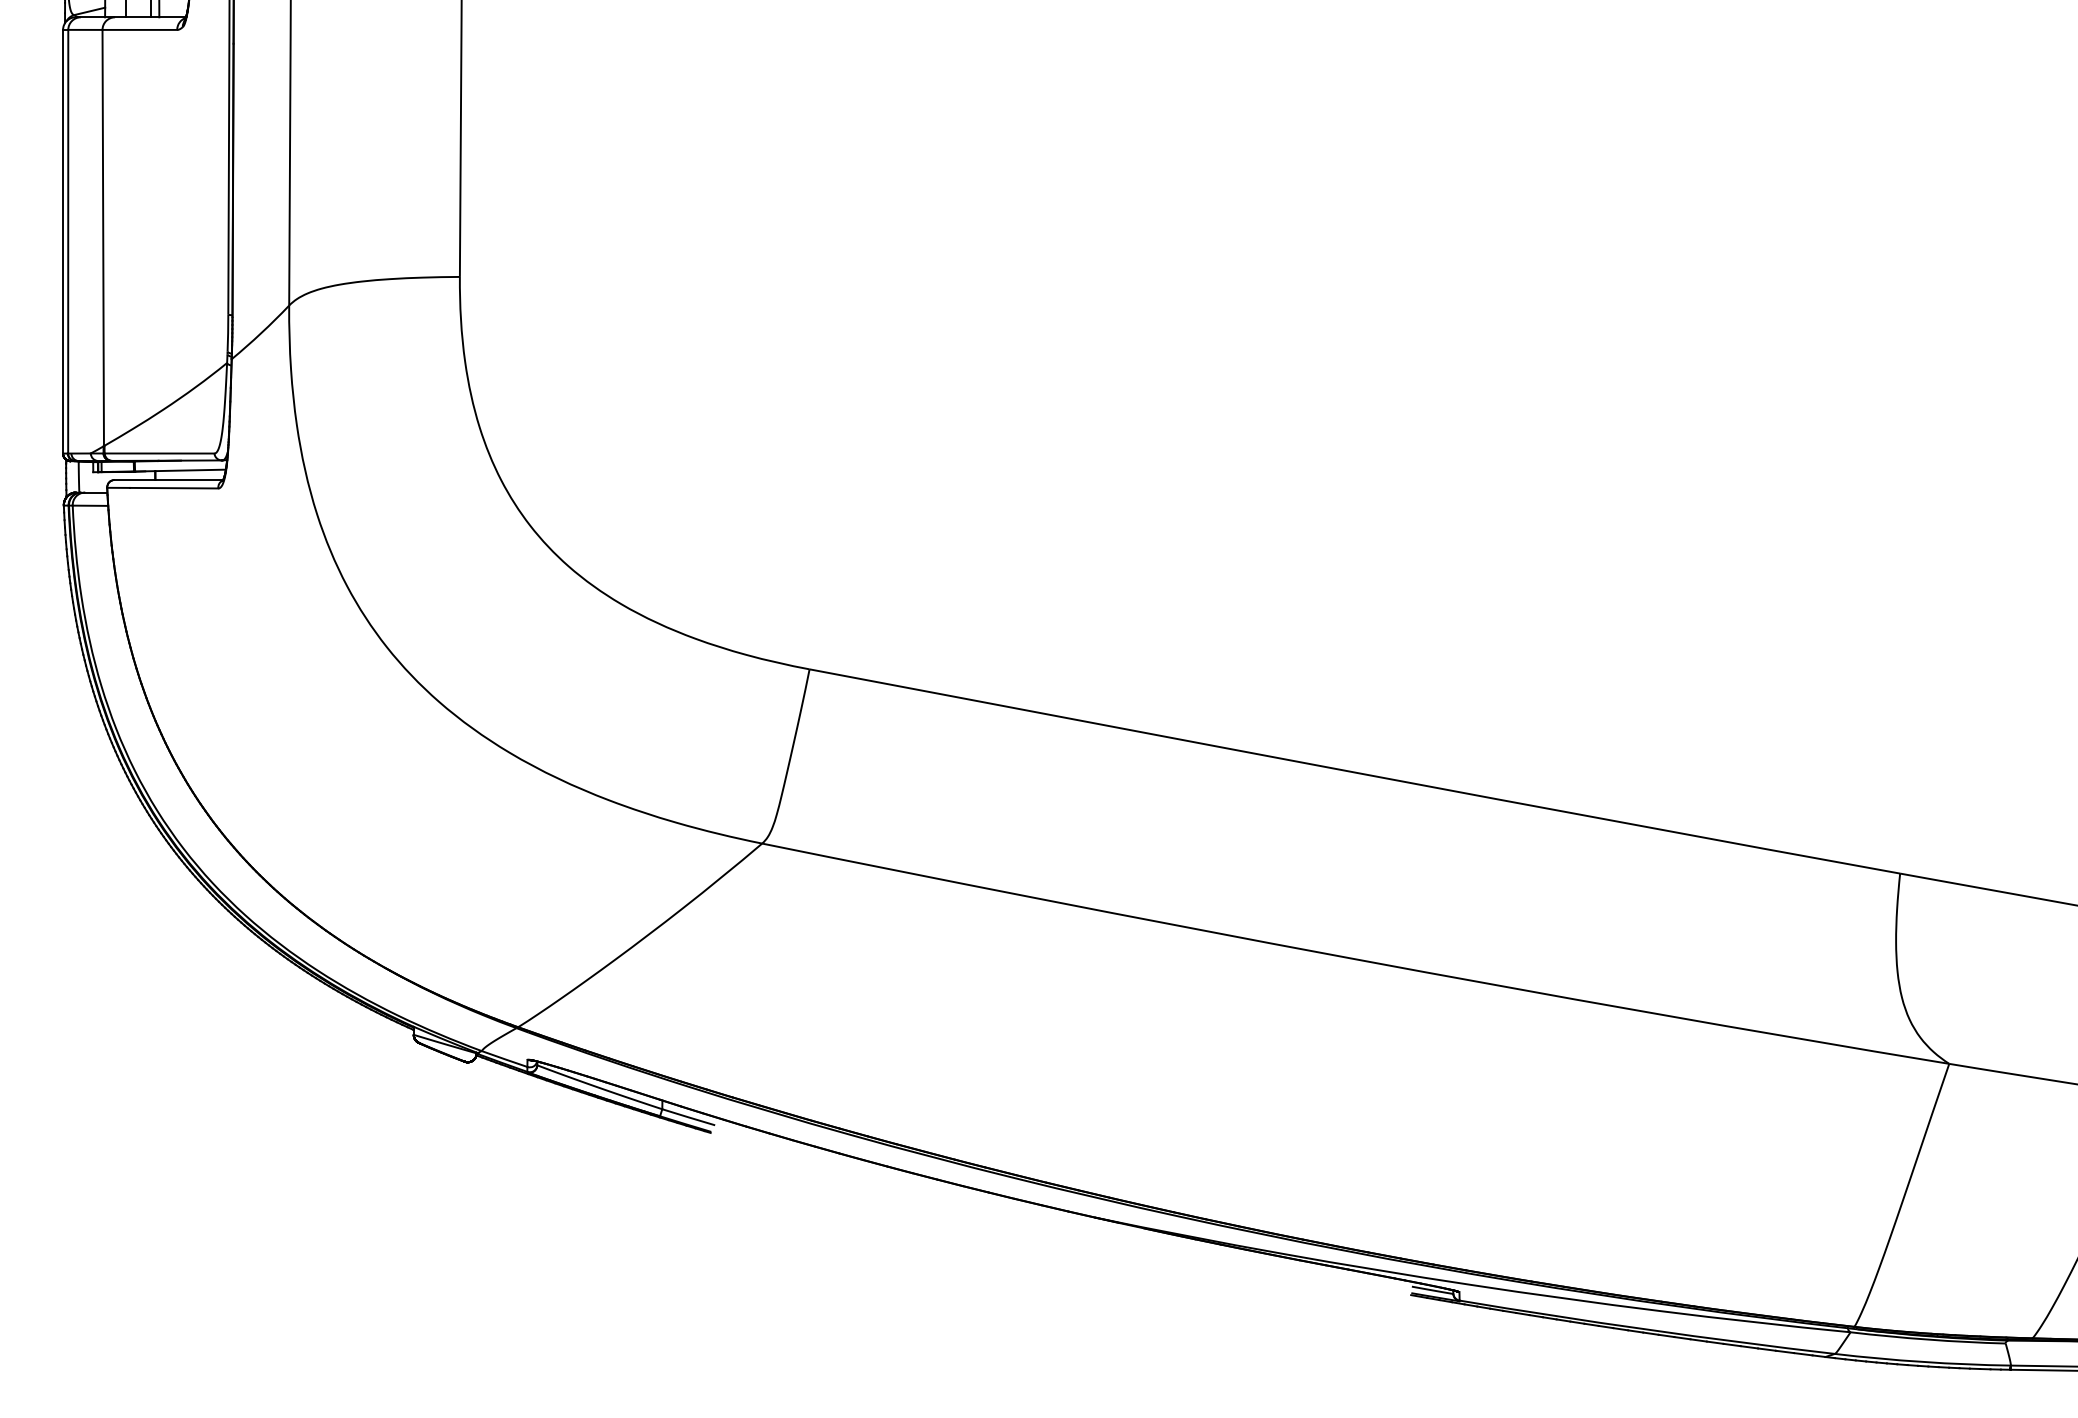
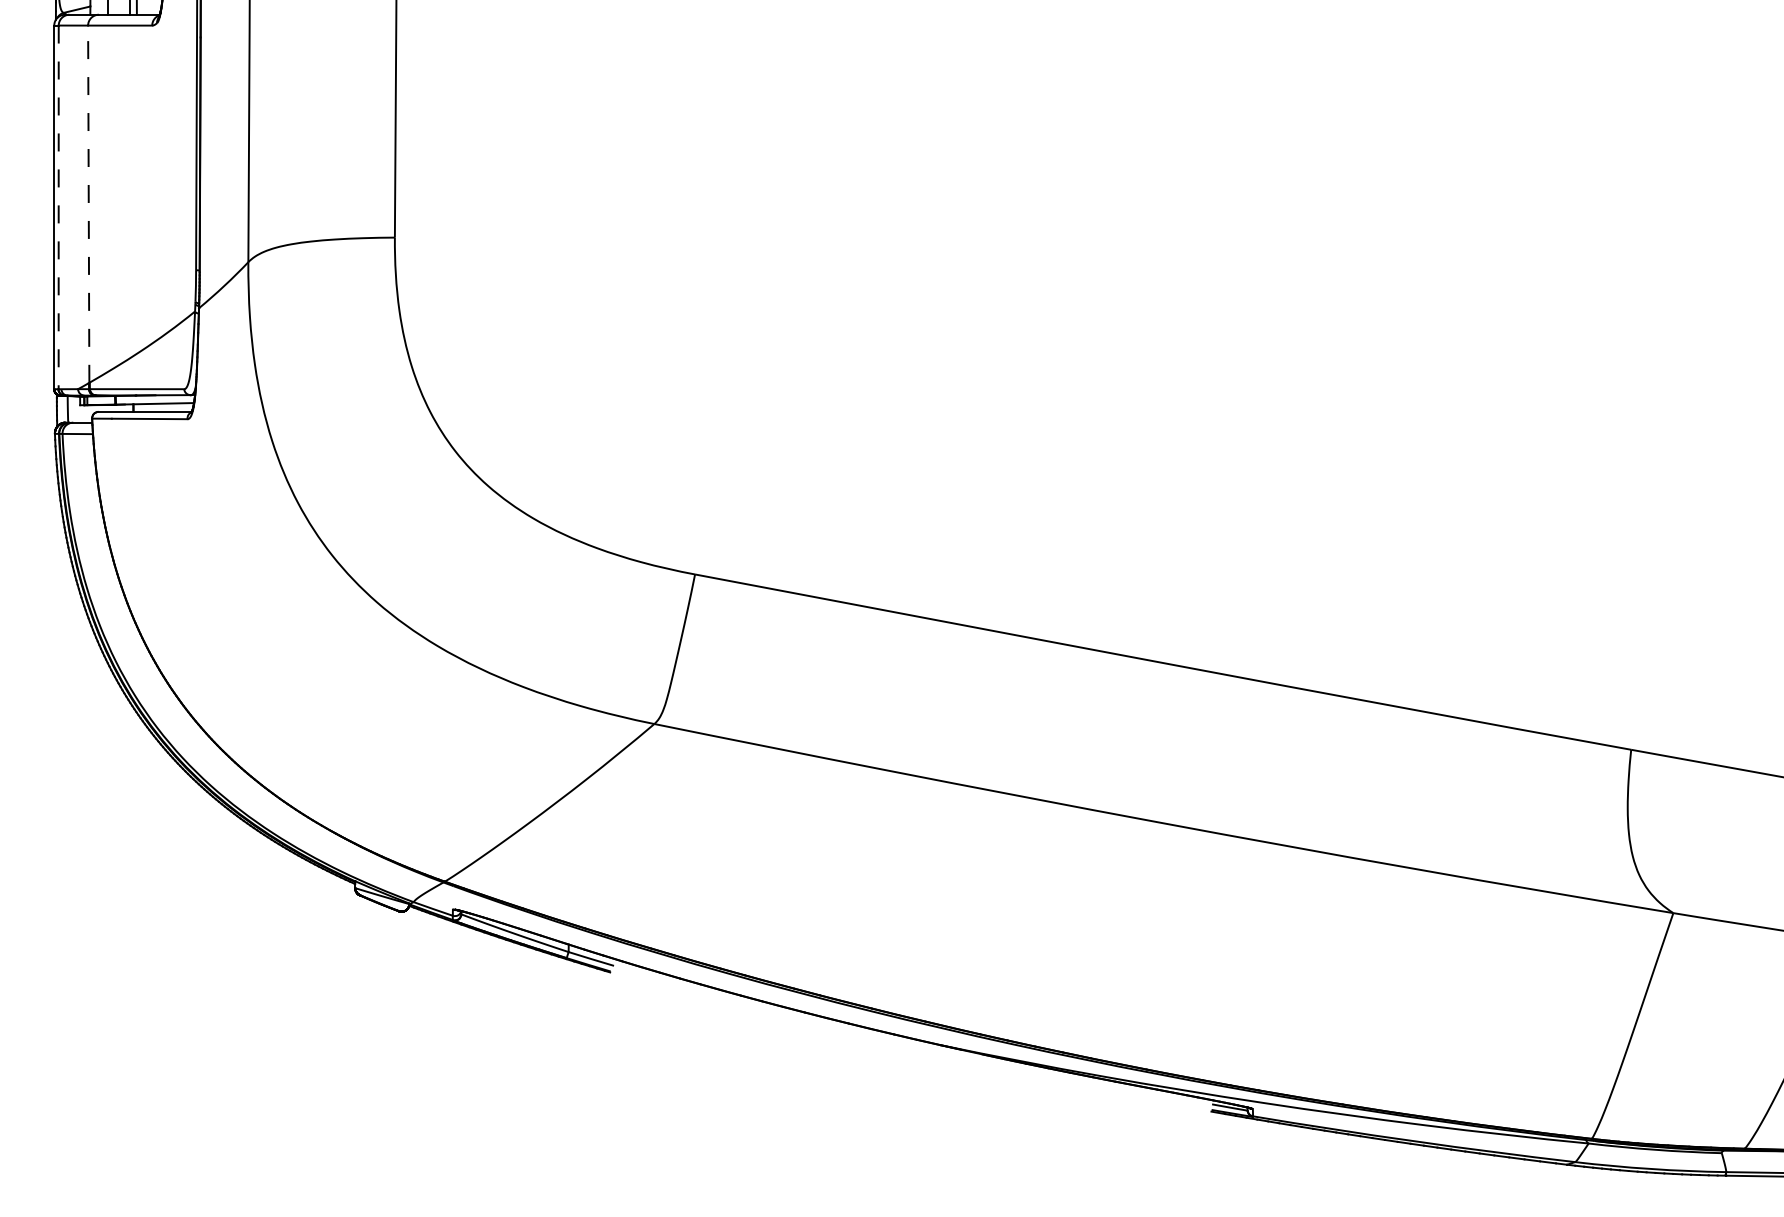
line: (103, 237) -> (88, 203), solid -> dashed
line: (68, 241) -> (58, 207), solid -> dashed

